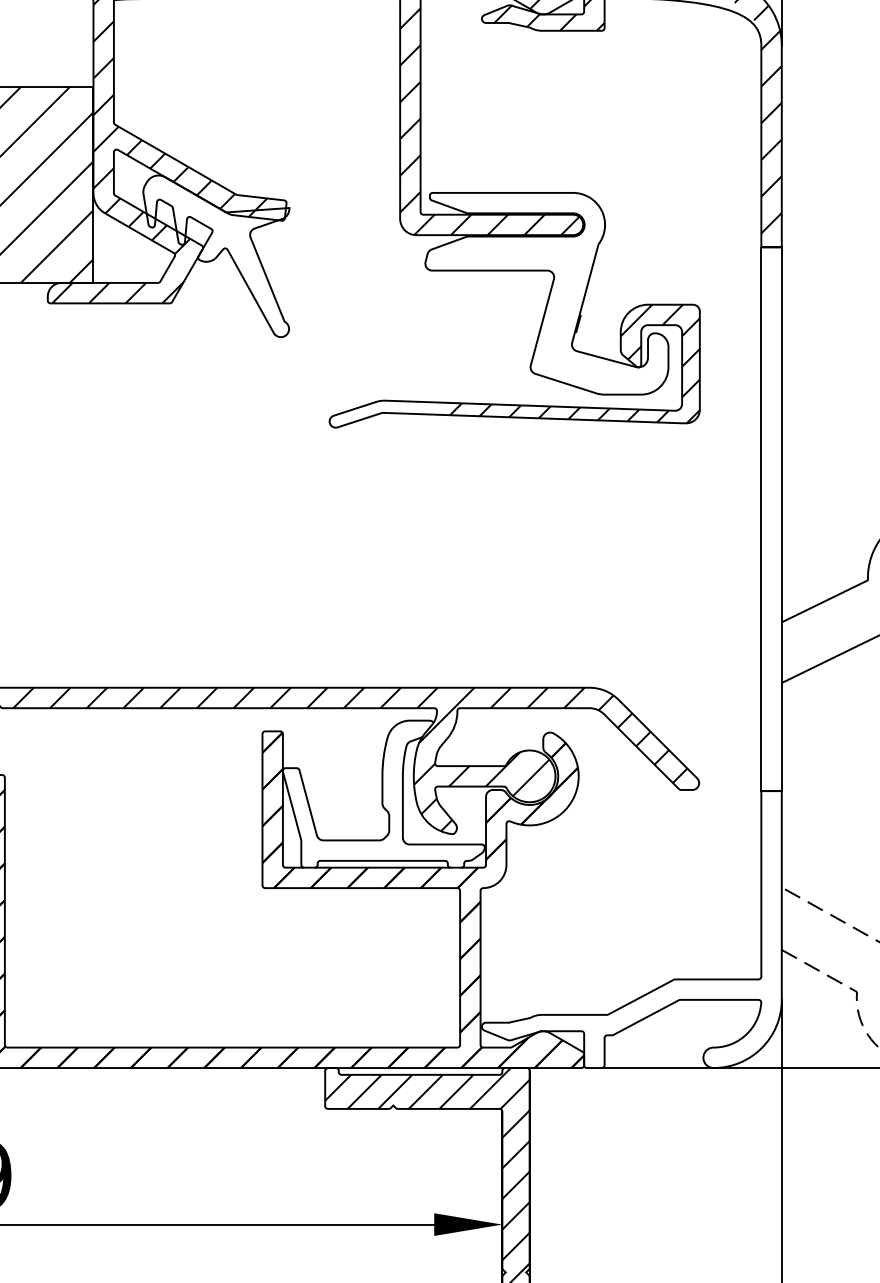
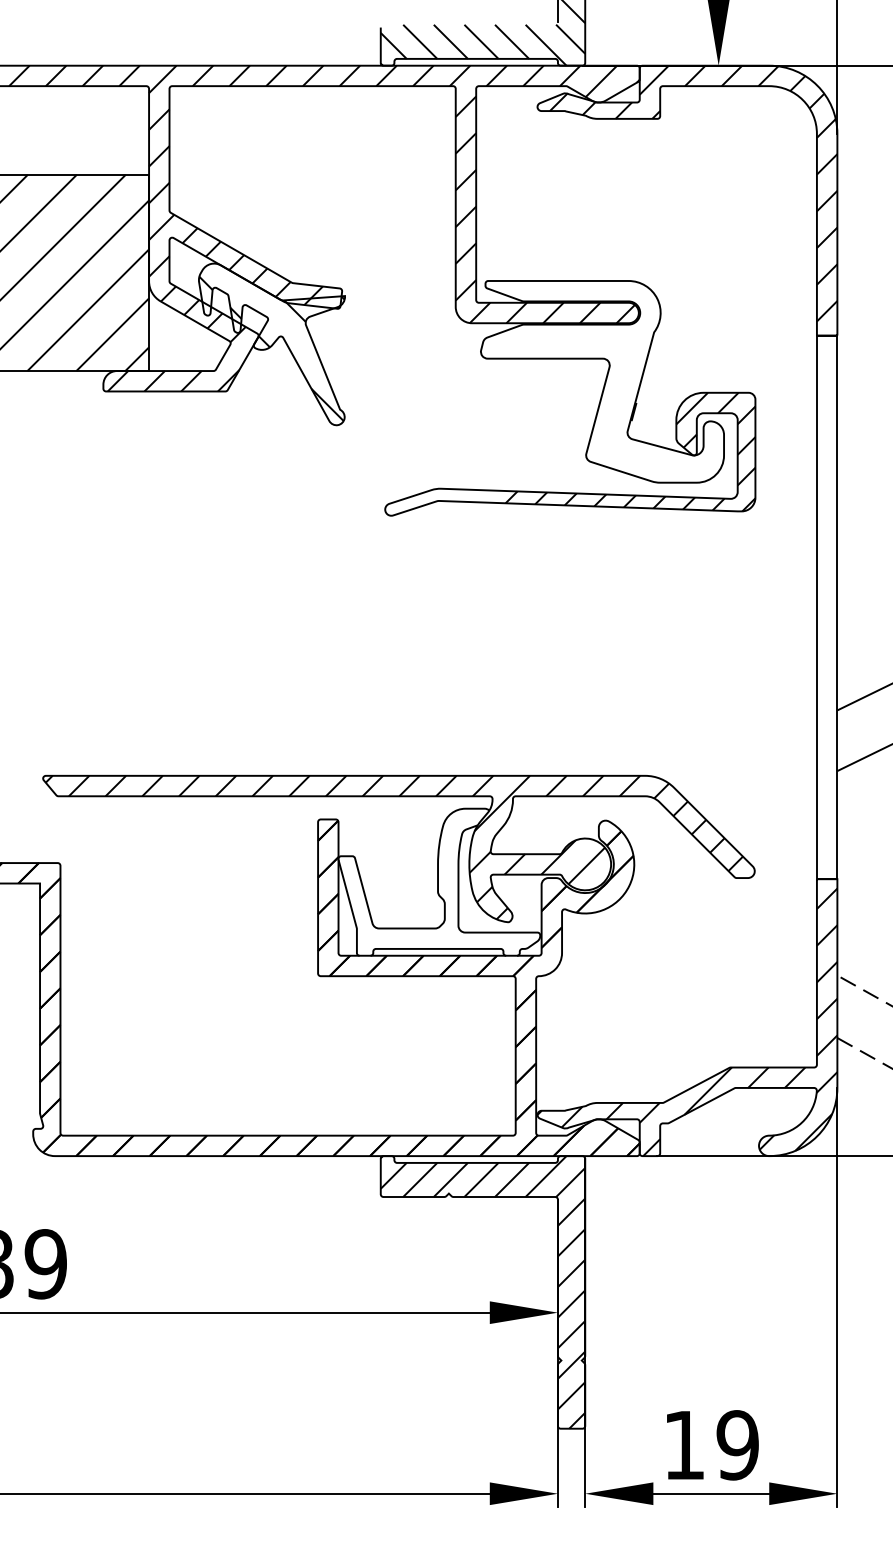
hatch: (215, 260) -> (271, 348), added
hatch: (631, 934) -> (687, 1022), added

